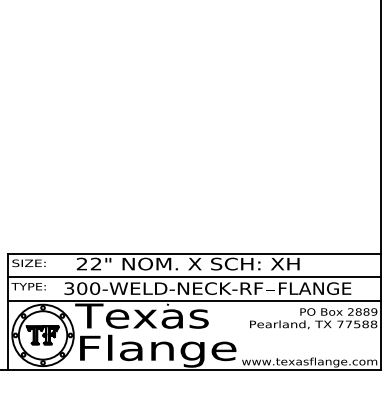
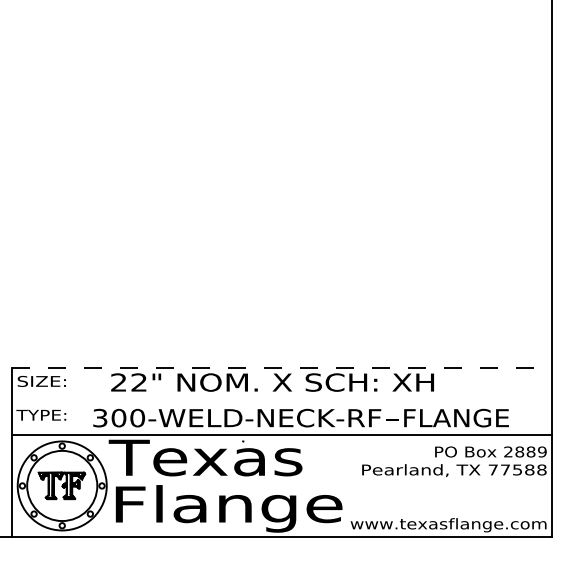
line: (194, 254) -> (281, 368), solid -> dashed
line: (194, 277) -> (281, 401), removed

